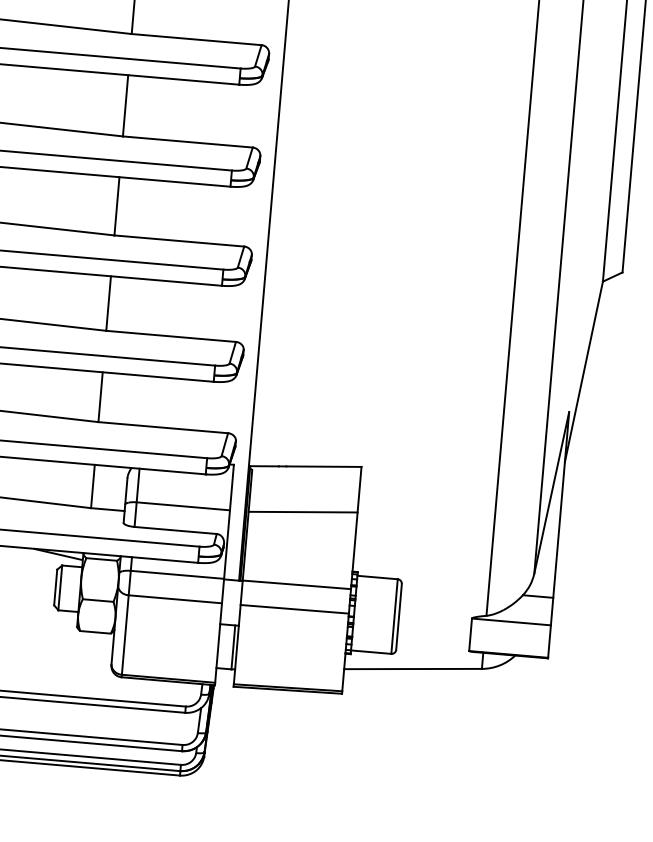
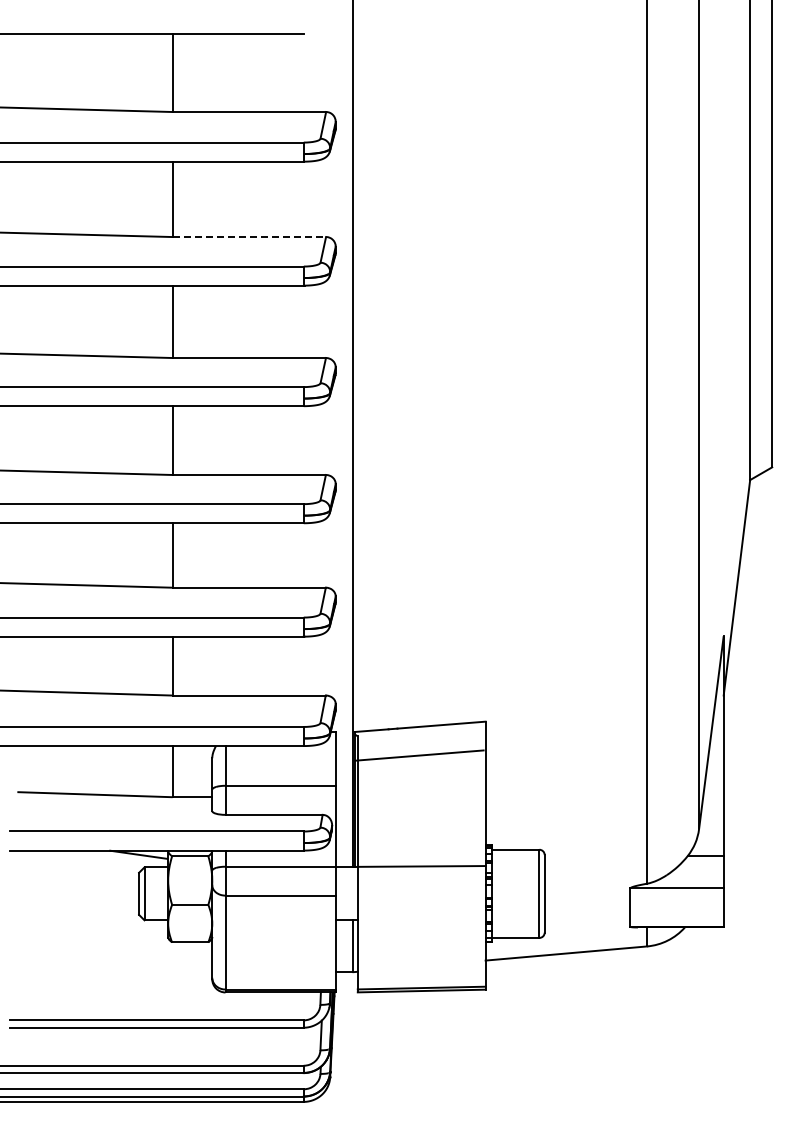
line: (196, 40) -> (249, 237), solid -> dashed
line: (302, 512) -> (419, 755), moved
line: (294, 608) -> (421, 894), removed

